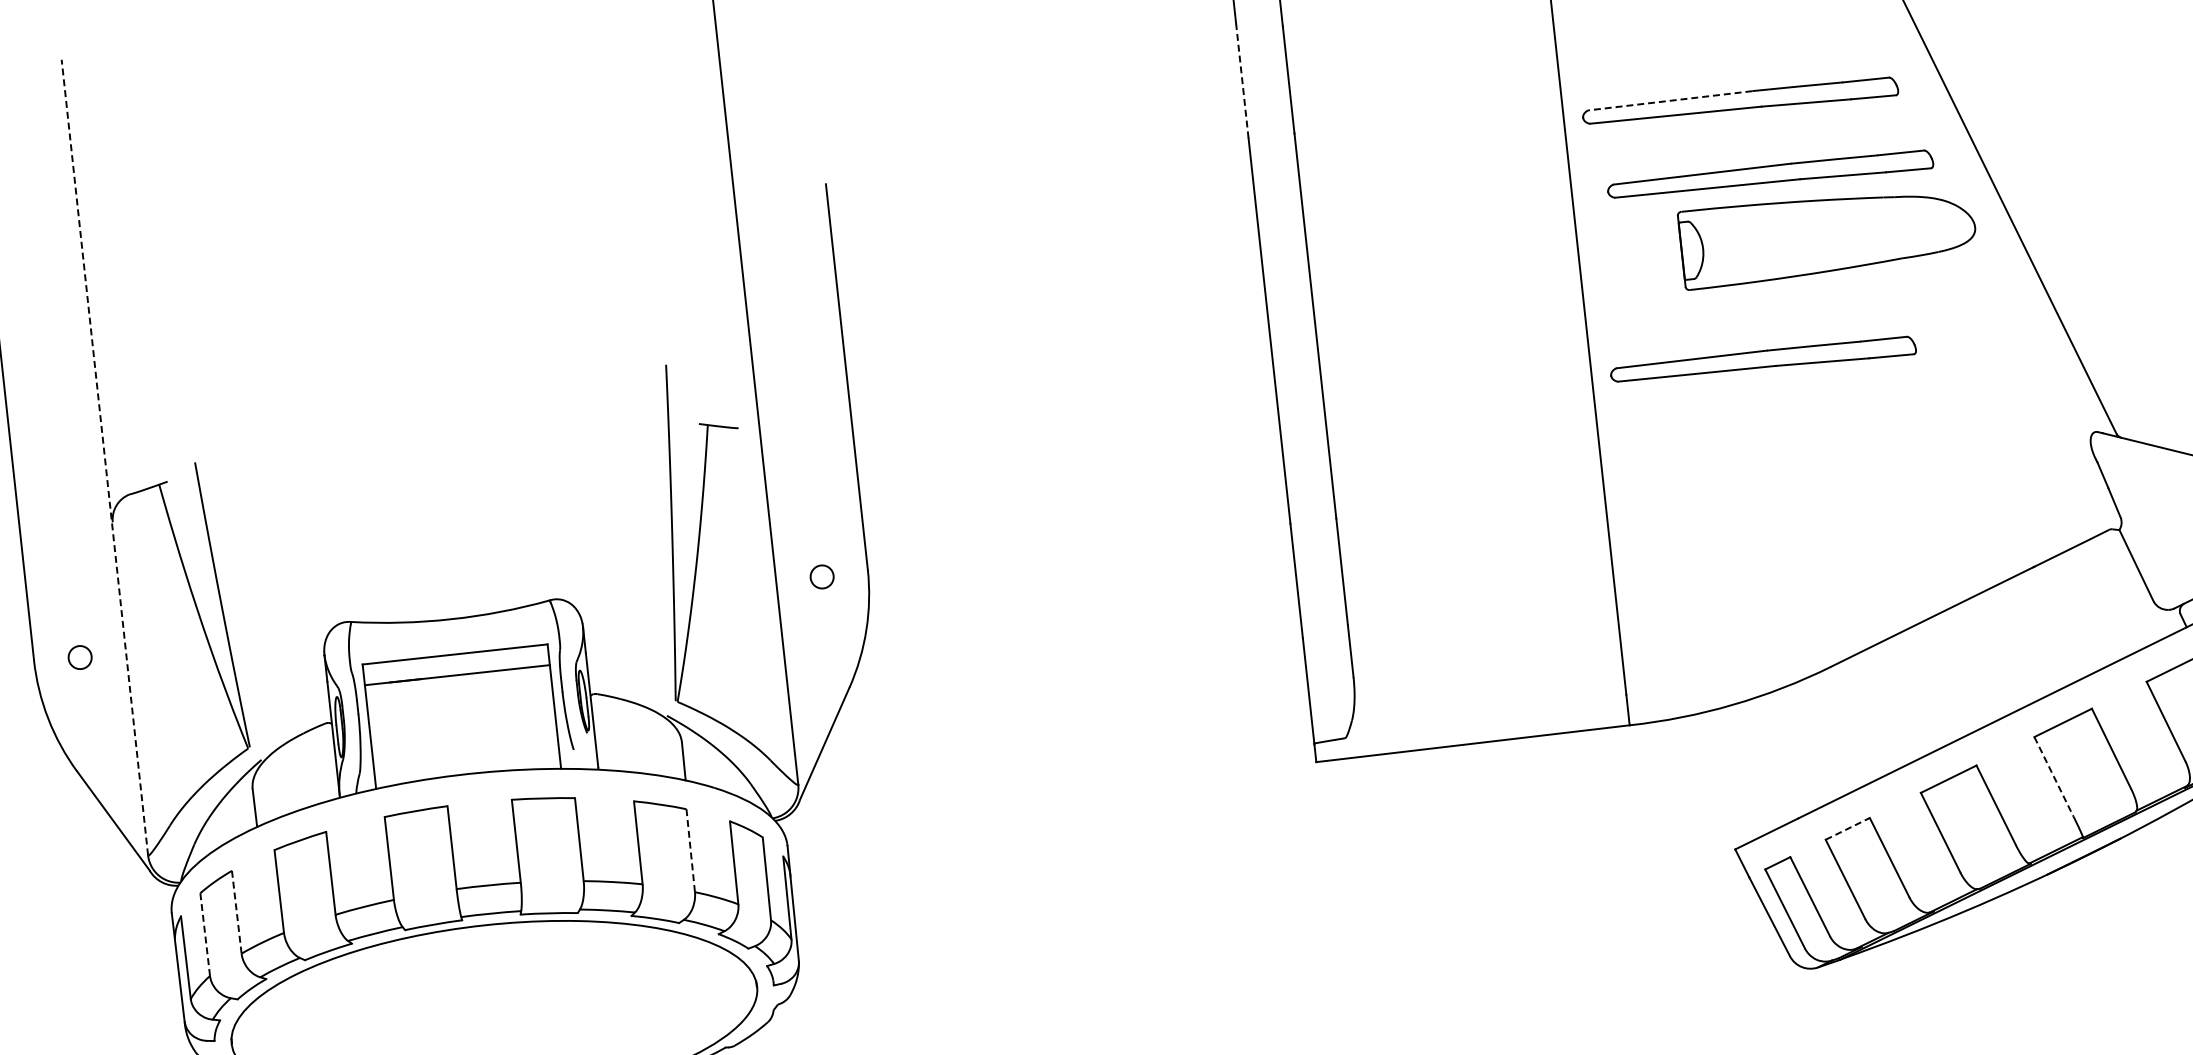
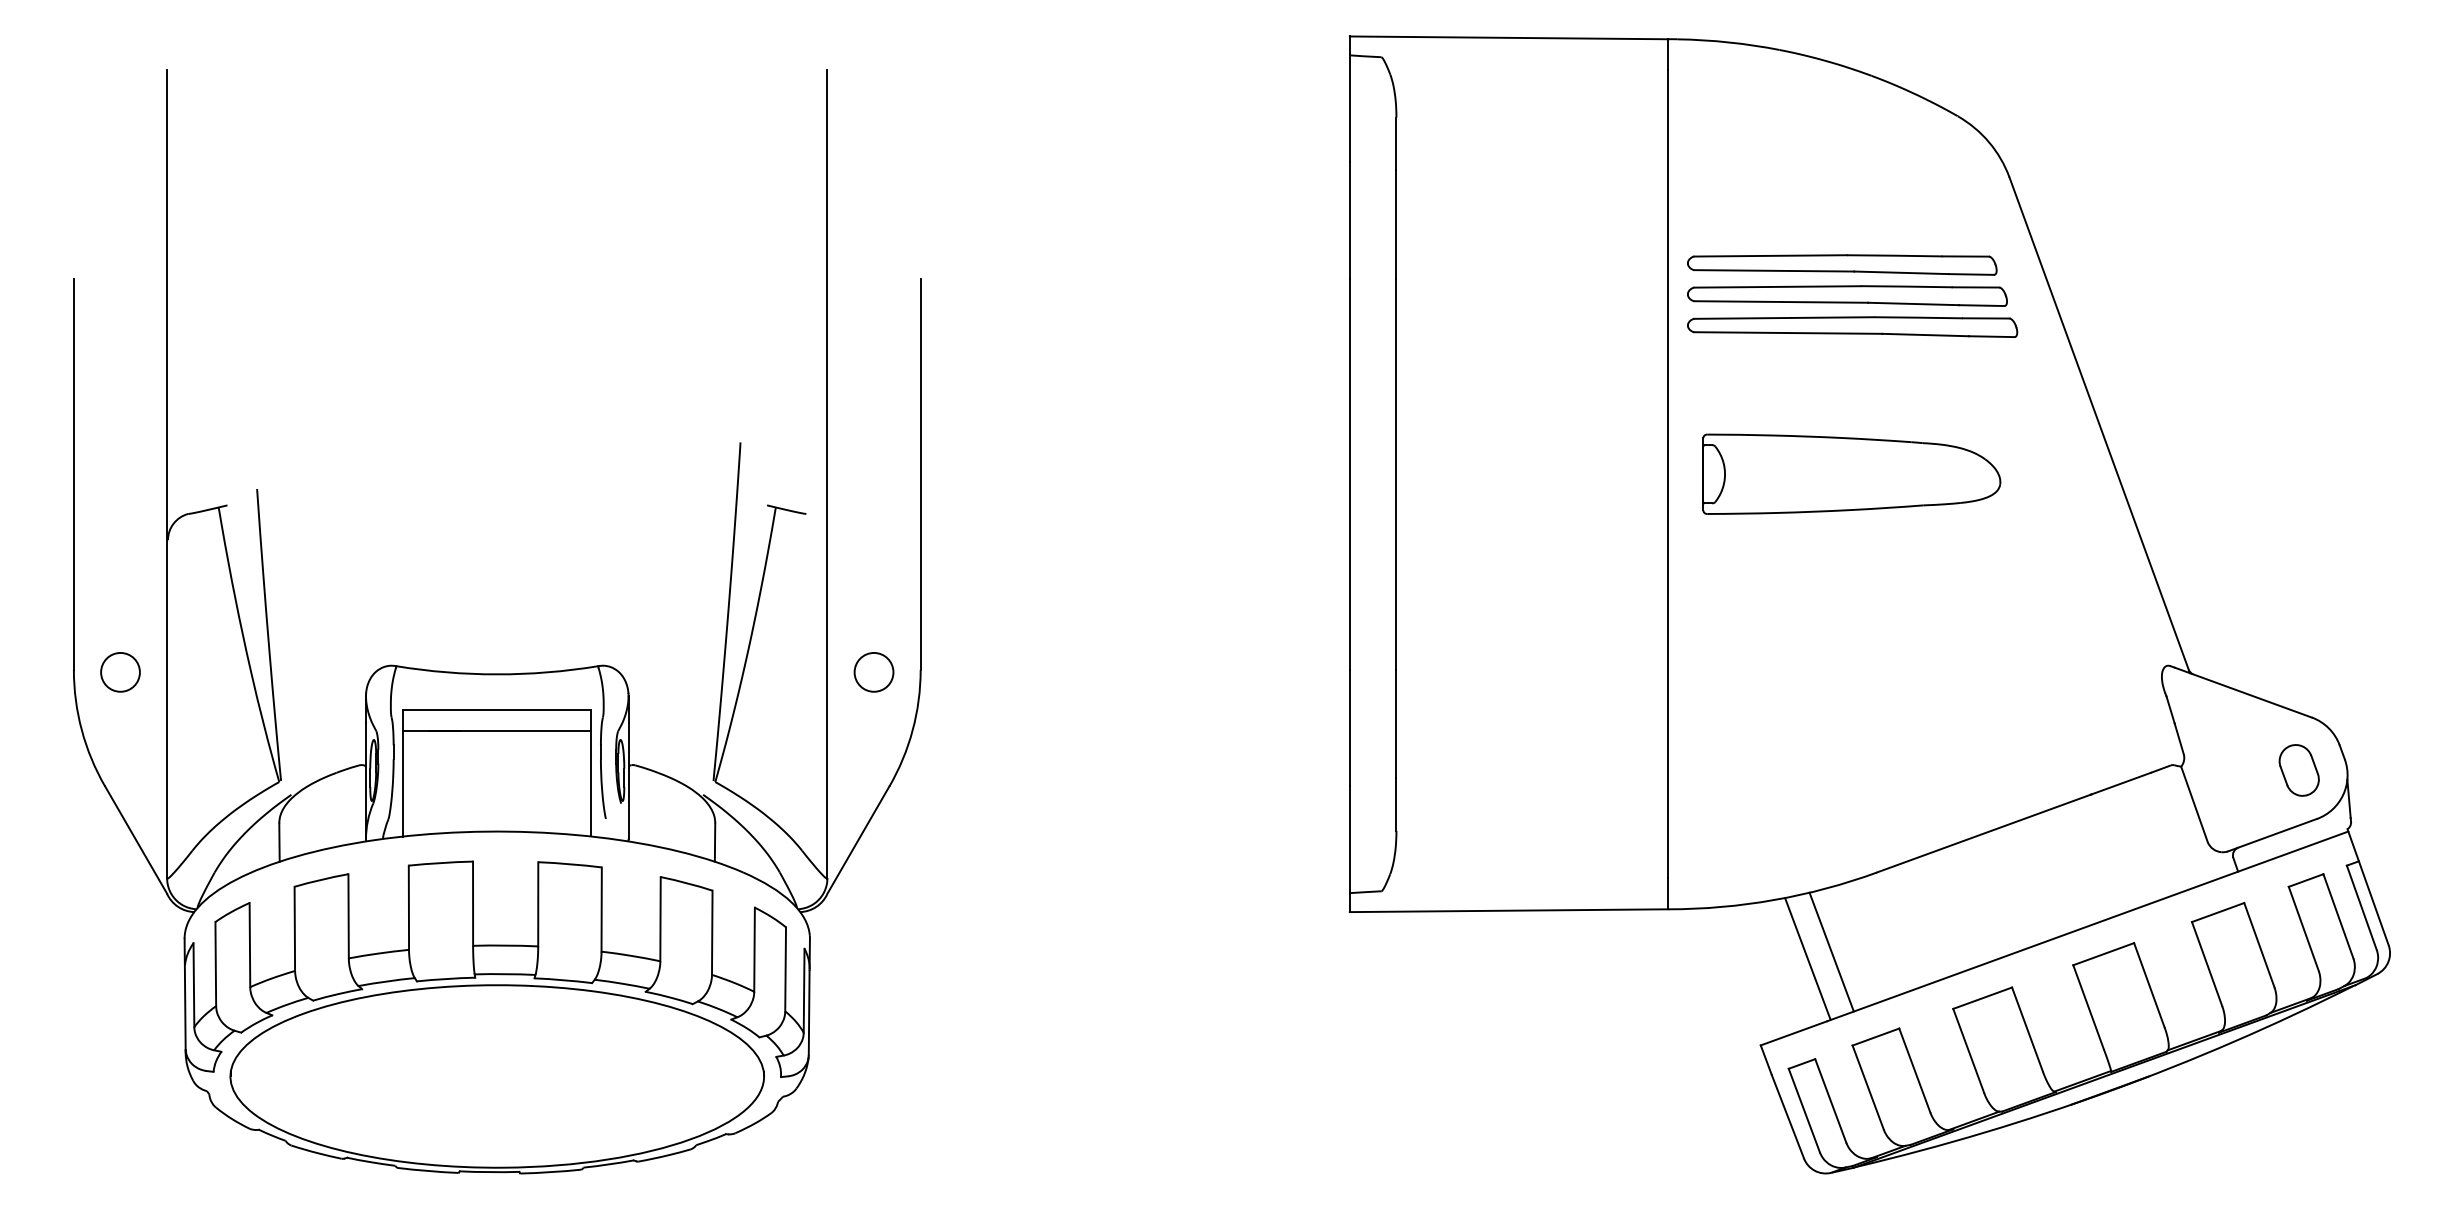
line: (1241, 80) -> (1349, 219), dashed -> solid
line: (1669, 100) -> (1776, 286), dashed -> solid
part: (1770, 175) -> (1852, 326), moved
part: (1827, 234) -> (1851, 473), moved
part: (1763, 360) -> (1842, 264), moved
line: (105, 457) -> (167, 474), dashed -> solid
circle: (821, 576) -> (873, 671), size x1.67
circle: (80, 656) -> (120, 671), size x1.67
line: (1794, 749) -> (1831, 951), added
line: (1771, 758) -> (1807, 958), added
line: (2053, 777) -> (2088, 1007), dashed -> solid
line: (1847, 829) -> (1875, 1037), dashed -> solid
line: (691, 851) -> (712, 933), dashed -> solid
line: (236, 912) -> (249, 945), dashed -> solid
line: (204, 935) -> (215, 964), dashed -> solid

